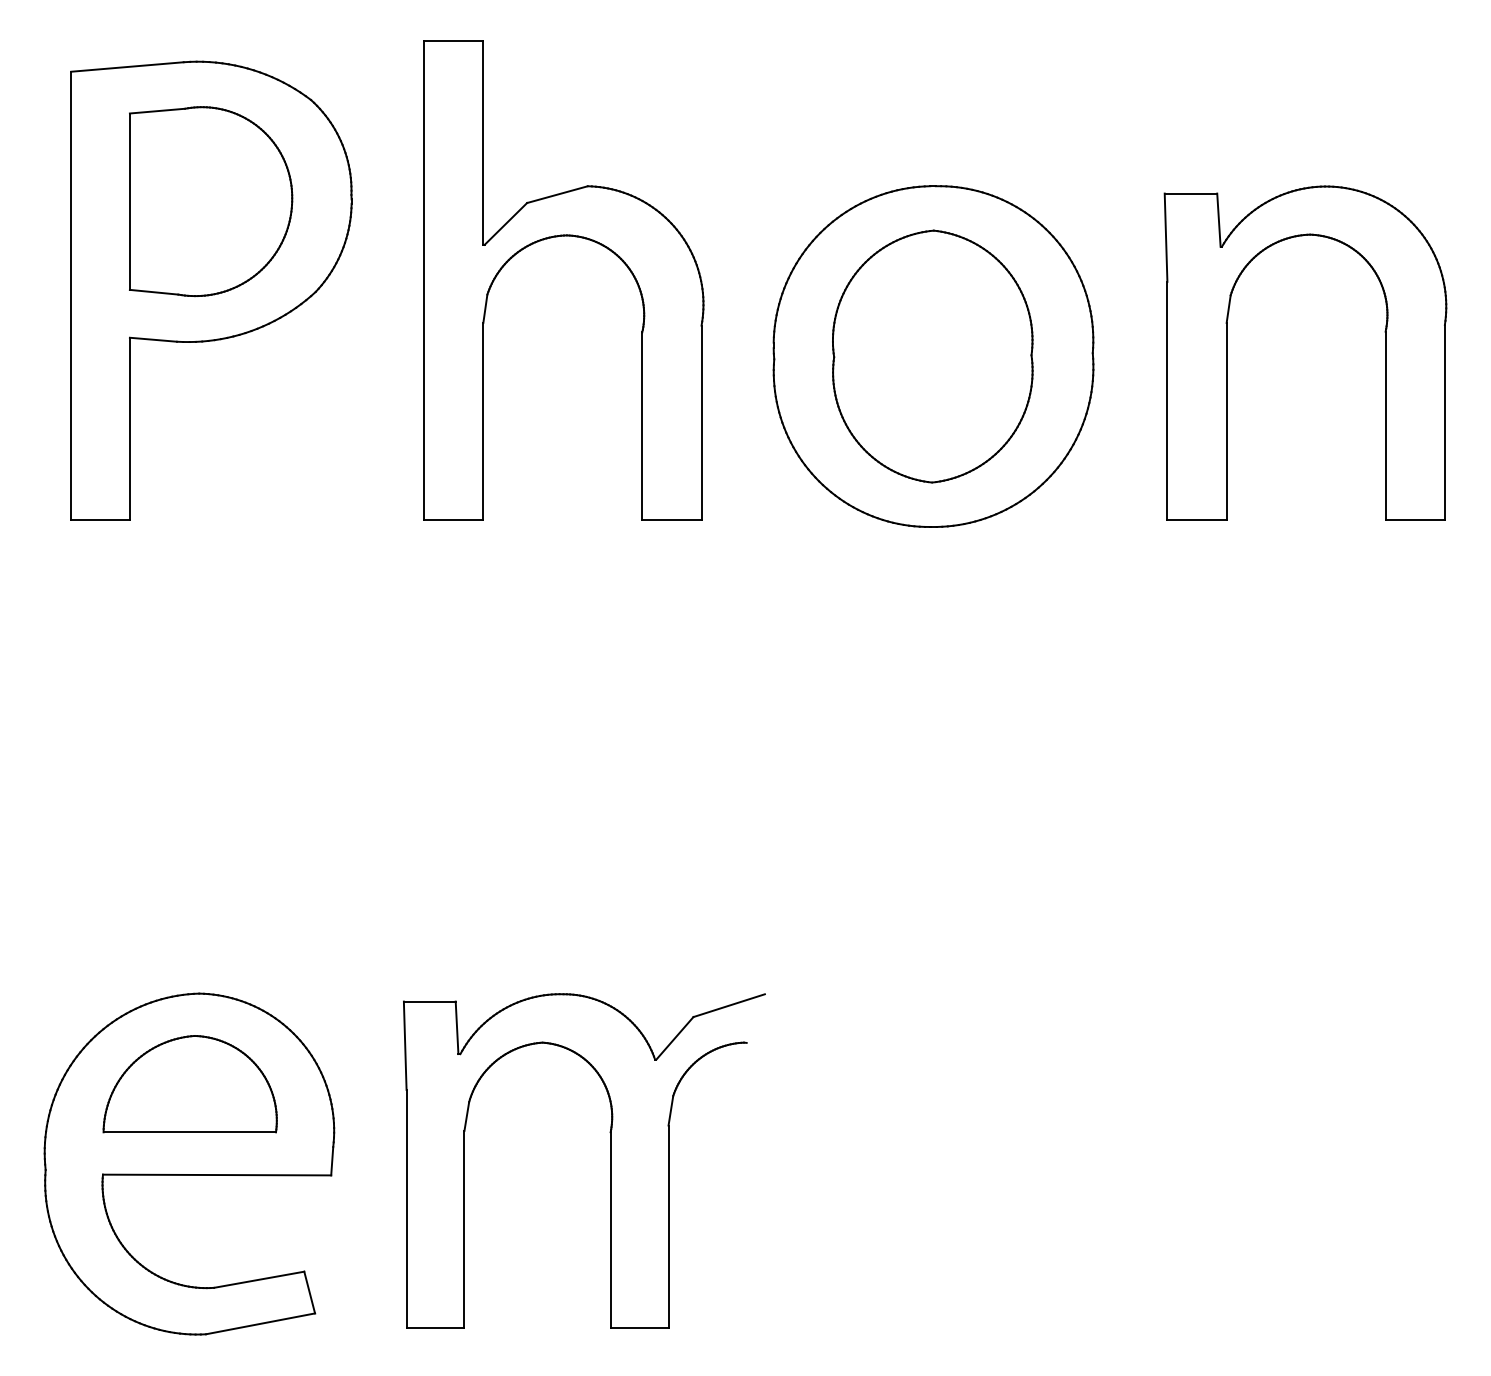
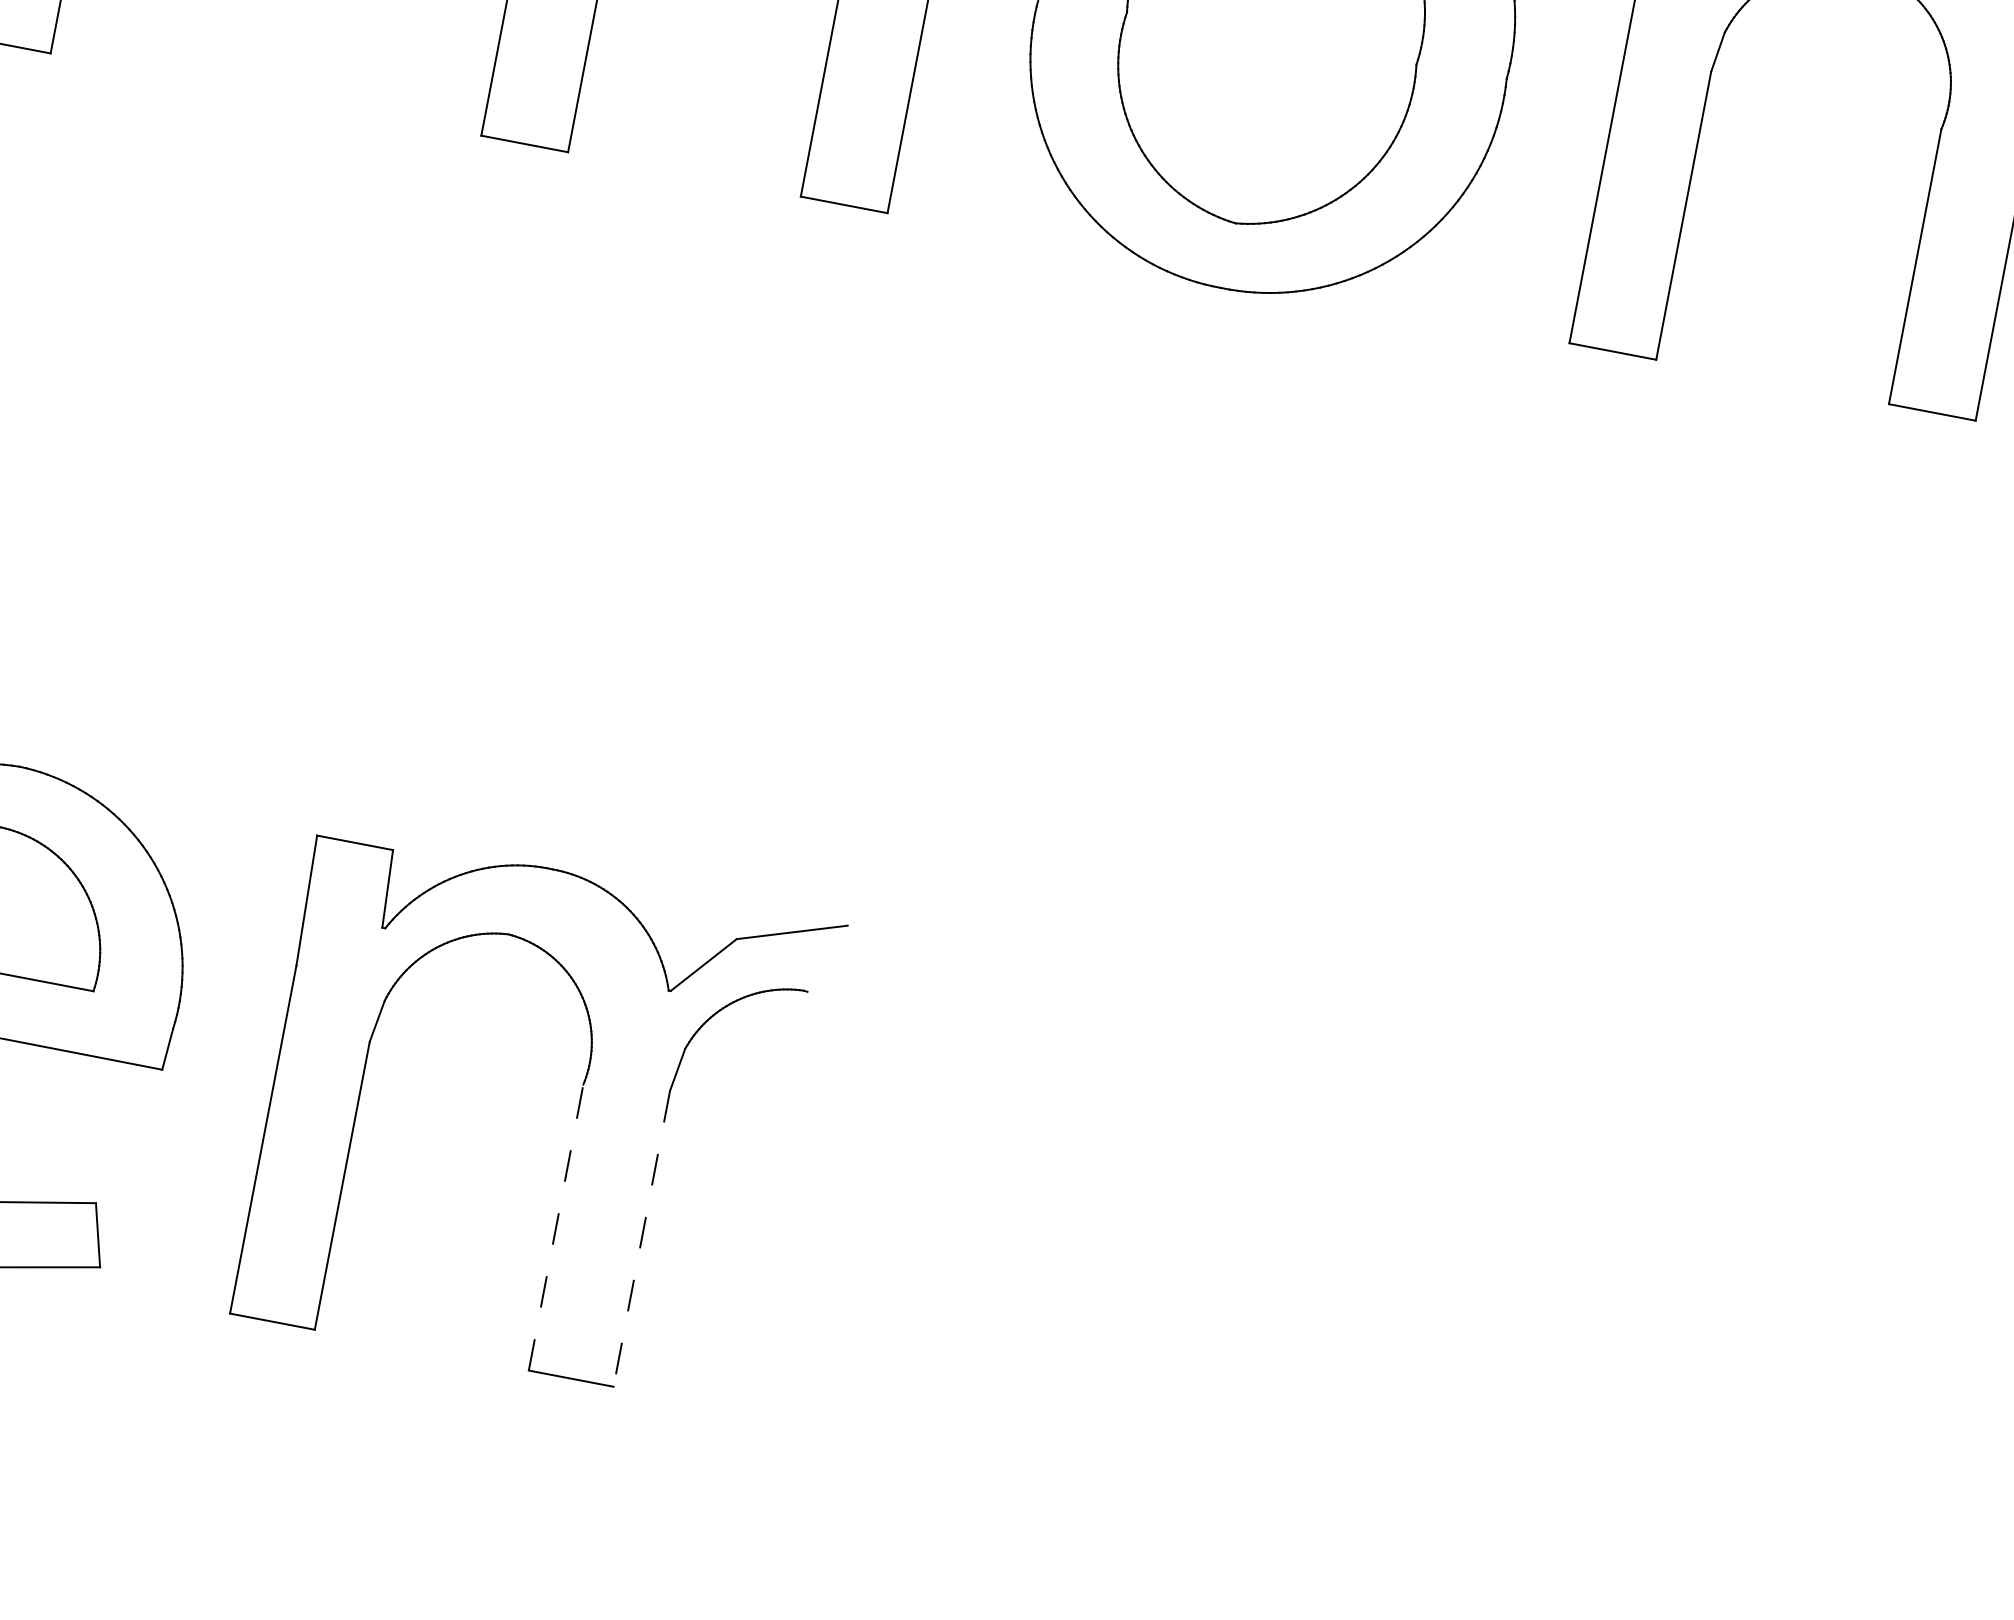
line: (668, 1227) -> (641, 1240), solid -> dashed
line: (610, 1229) -> (556, 1226), solid -> dashed

